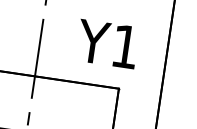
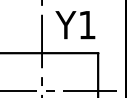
text: (107, 44) -> (75, 25), moved

